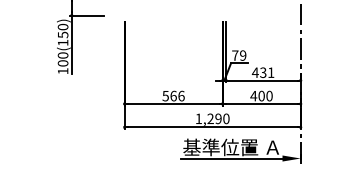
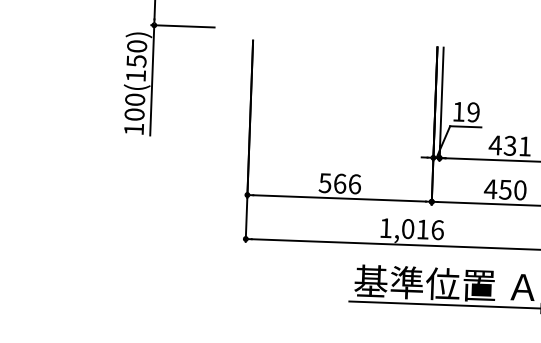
text: (235, 55) -> (459, 111), 79 -> 19
text: (261, 95) -> (505, 188), 400 -> 450
text: (218, 118) -> (422, 228), 1,290 -> 1,016

